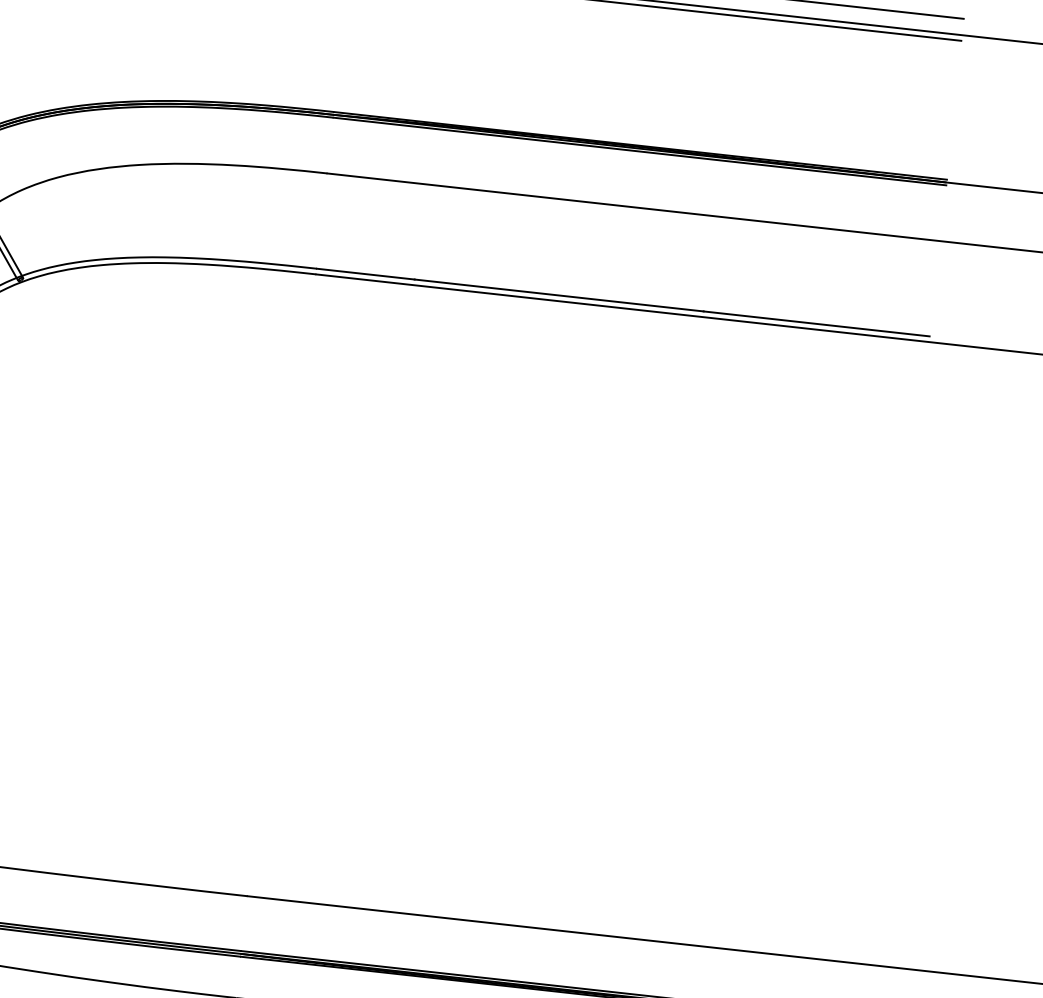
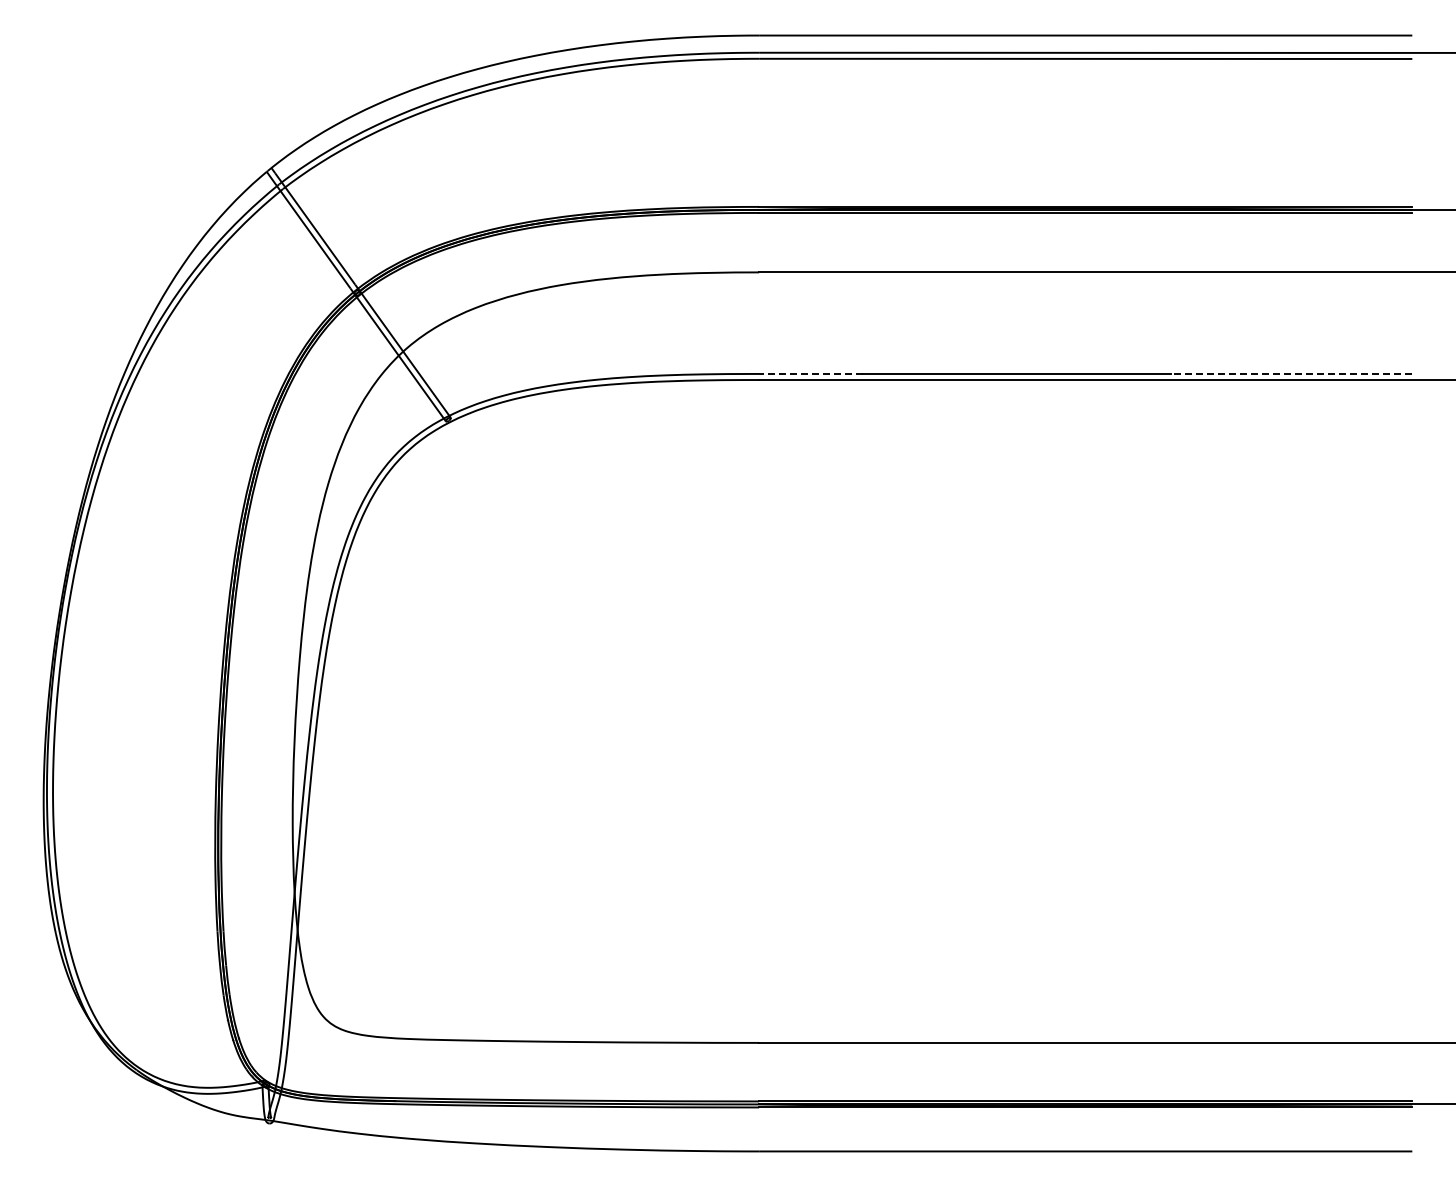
line: (365, 273) -> (810, 373), solid -> dashed
line: (816, 323) -> (1291, 373), solid -> dashed

